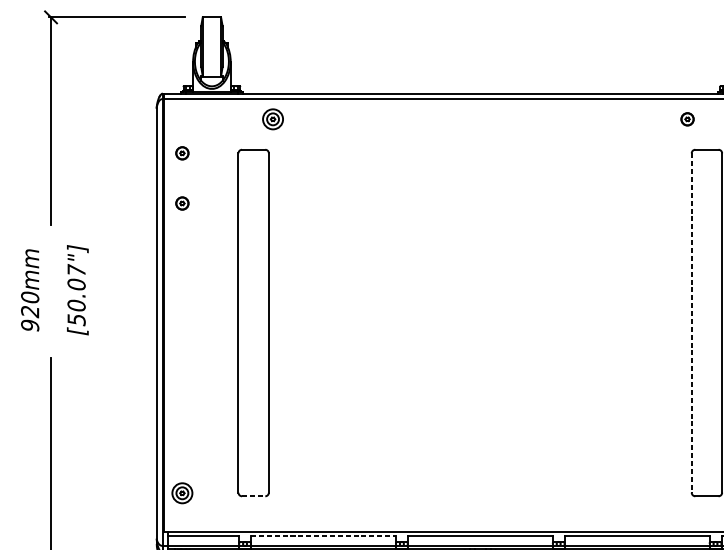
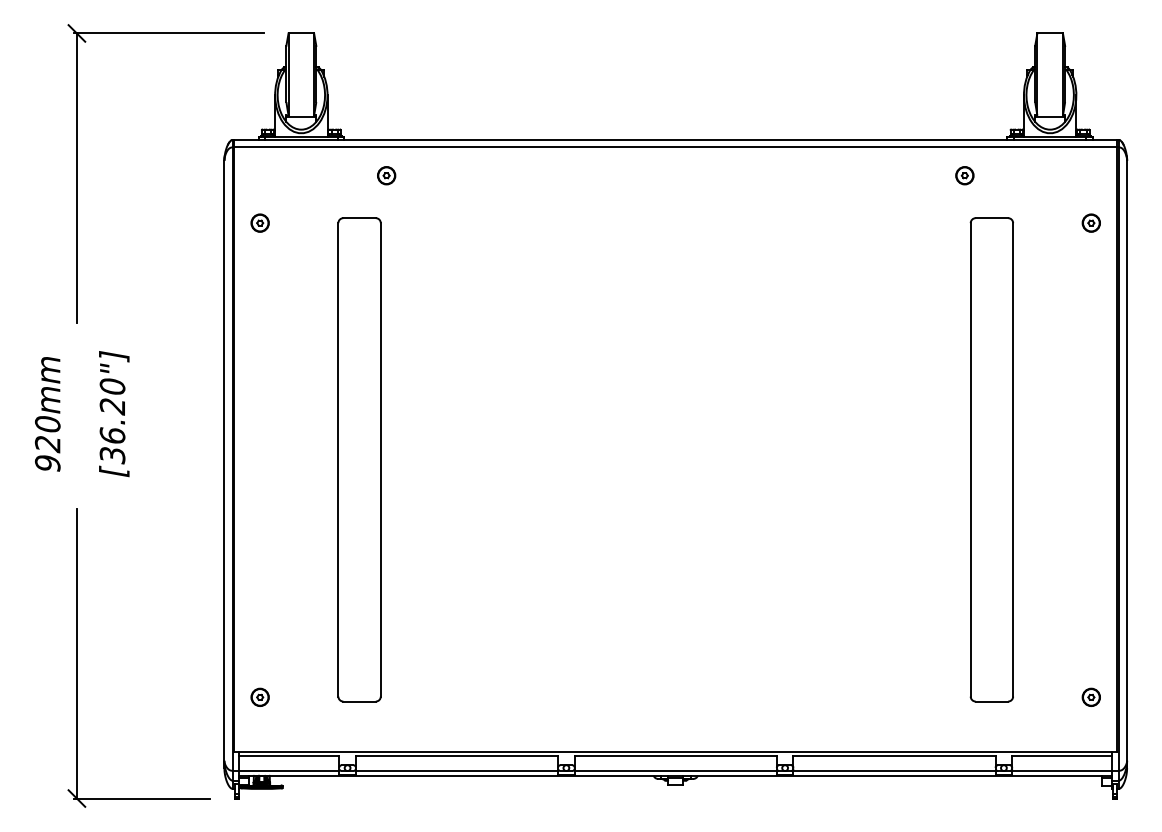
circle: (272, 119) -> (386, 175), size x0.62
part: (181, 203) -> (259, 292), removed
text: (76, 294) -> (112, 420), [50.07"] -> [36.20"]
line: (691, 322) -> (970, 459), dashed -> solid
circle: (181, 493) -> (259, 697), size x0.62
line: (254, 496) -> (360, 701), dashed -> solid
line: (323, 535) -> (457, 756), dashed -> solid

